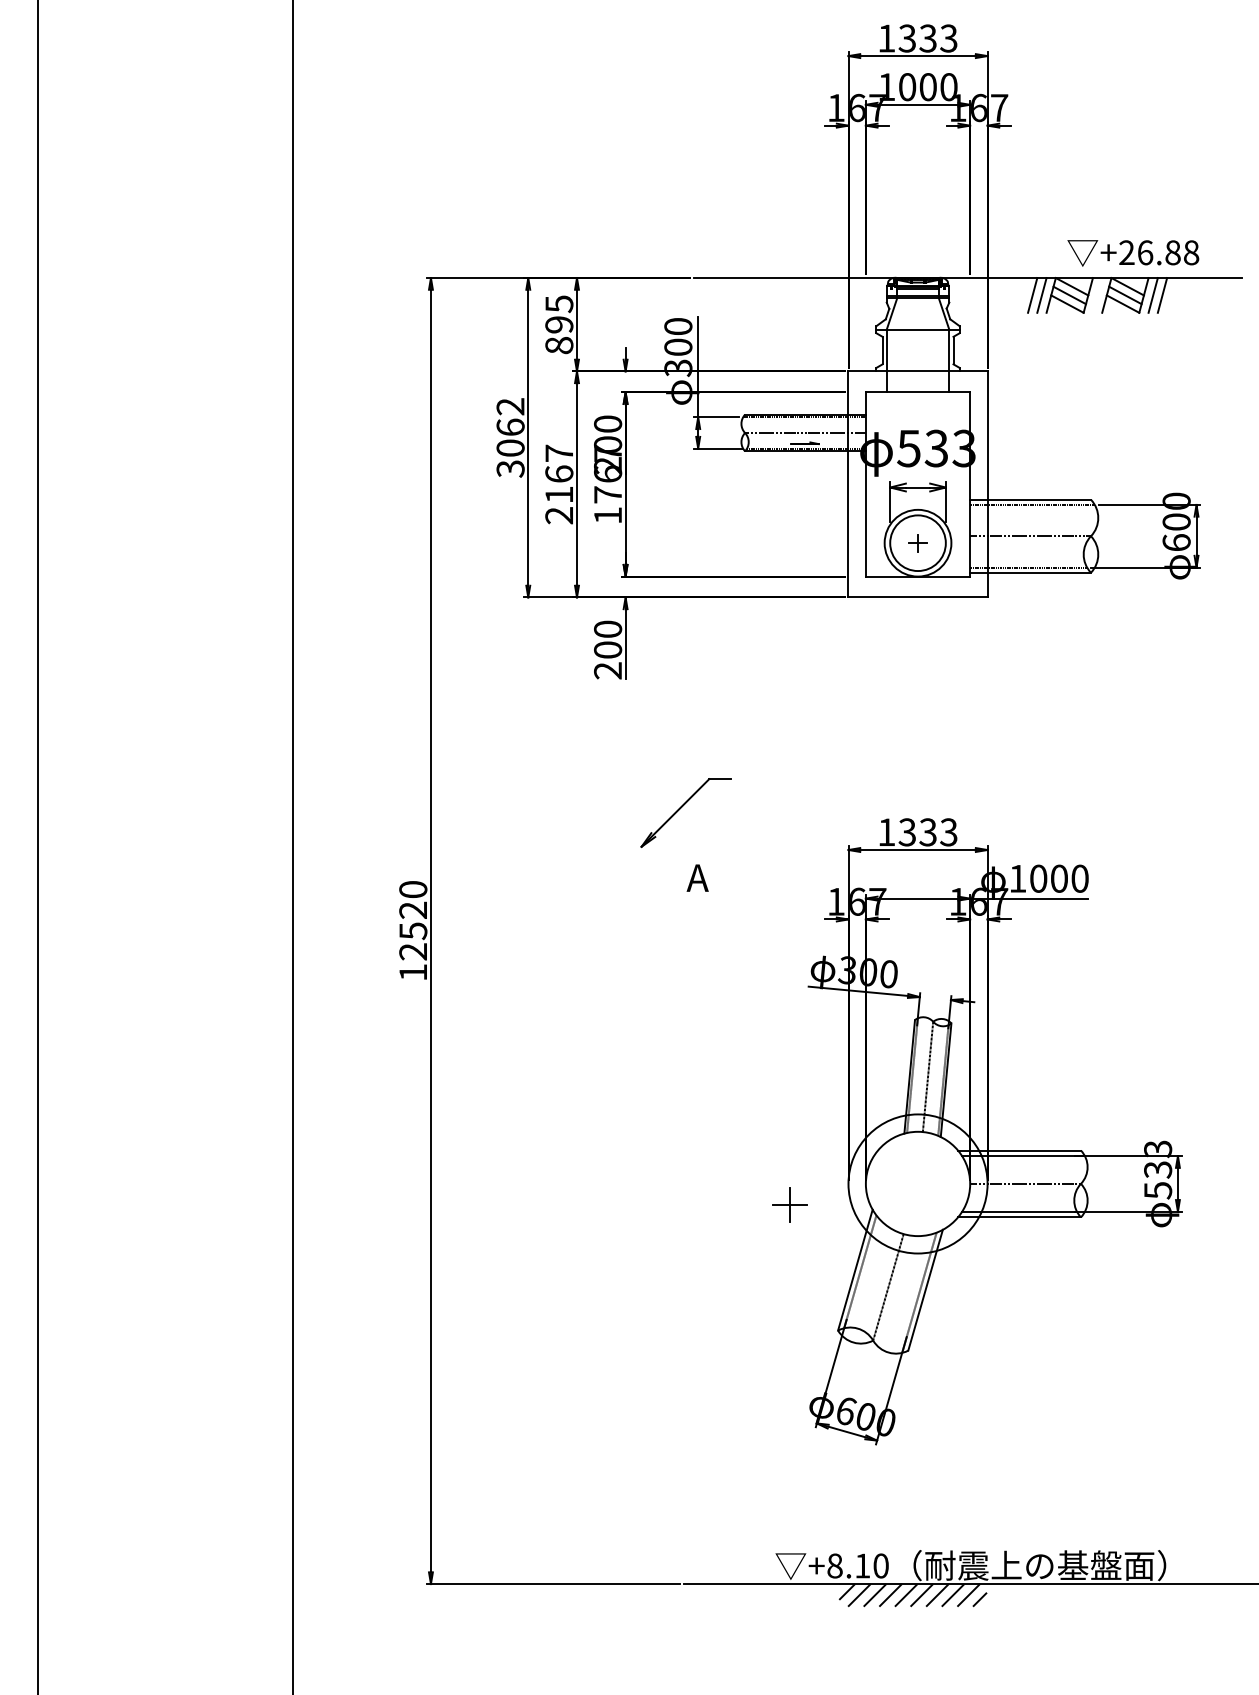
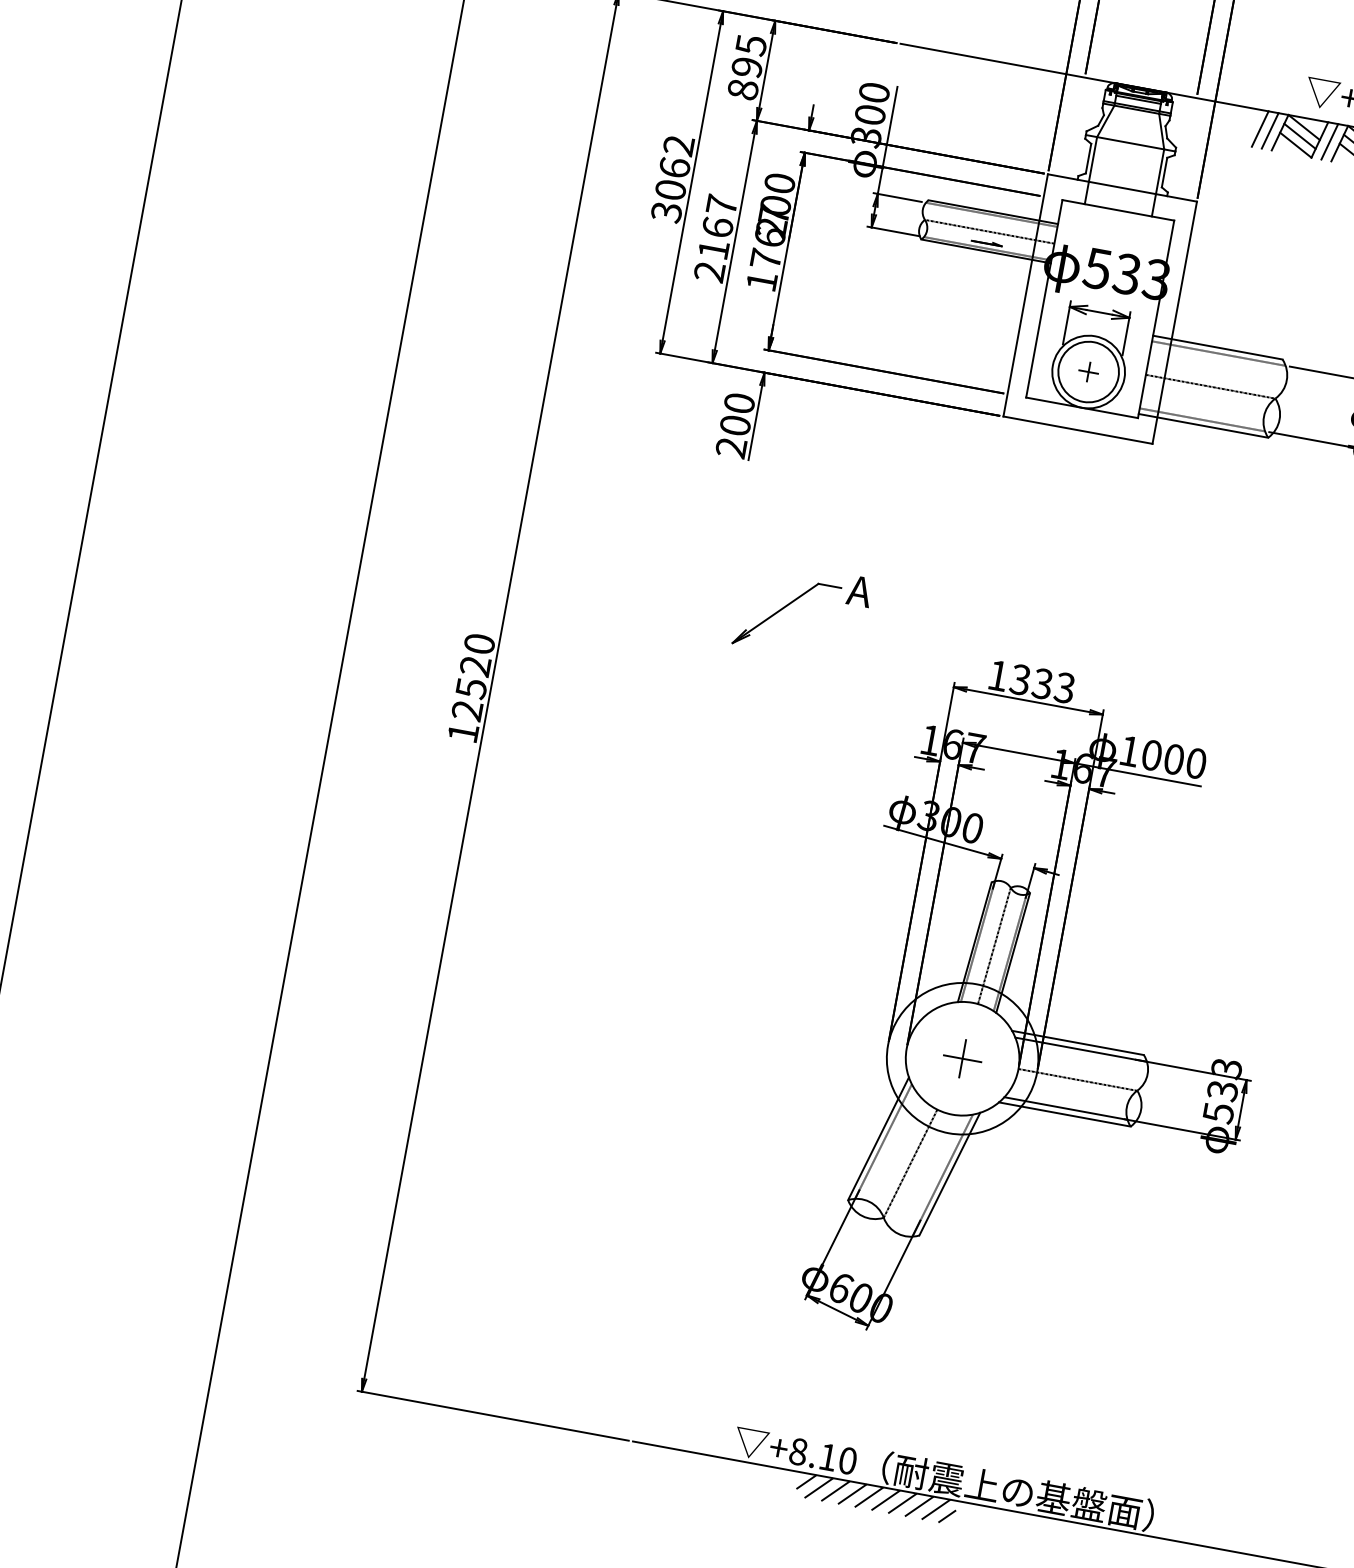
line: (1097, 295) -> (1329, 141), added
text: (697, 877) -> (859, 590), moved
part: (789, 1204) -> (962, 1058), moved

